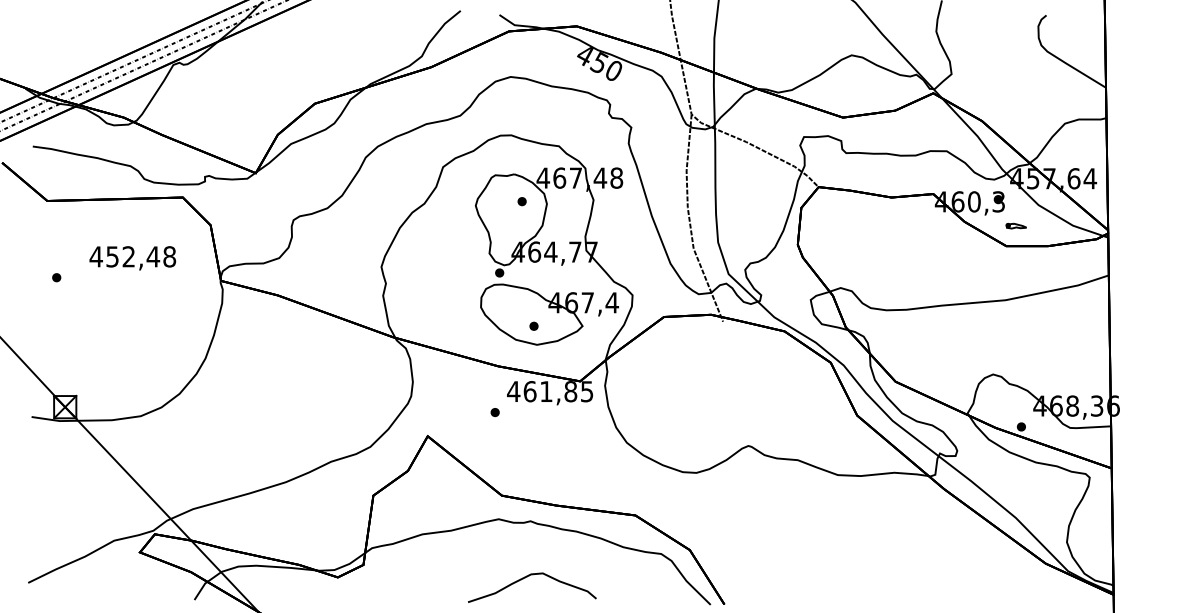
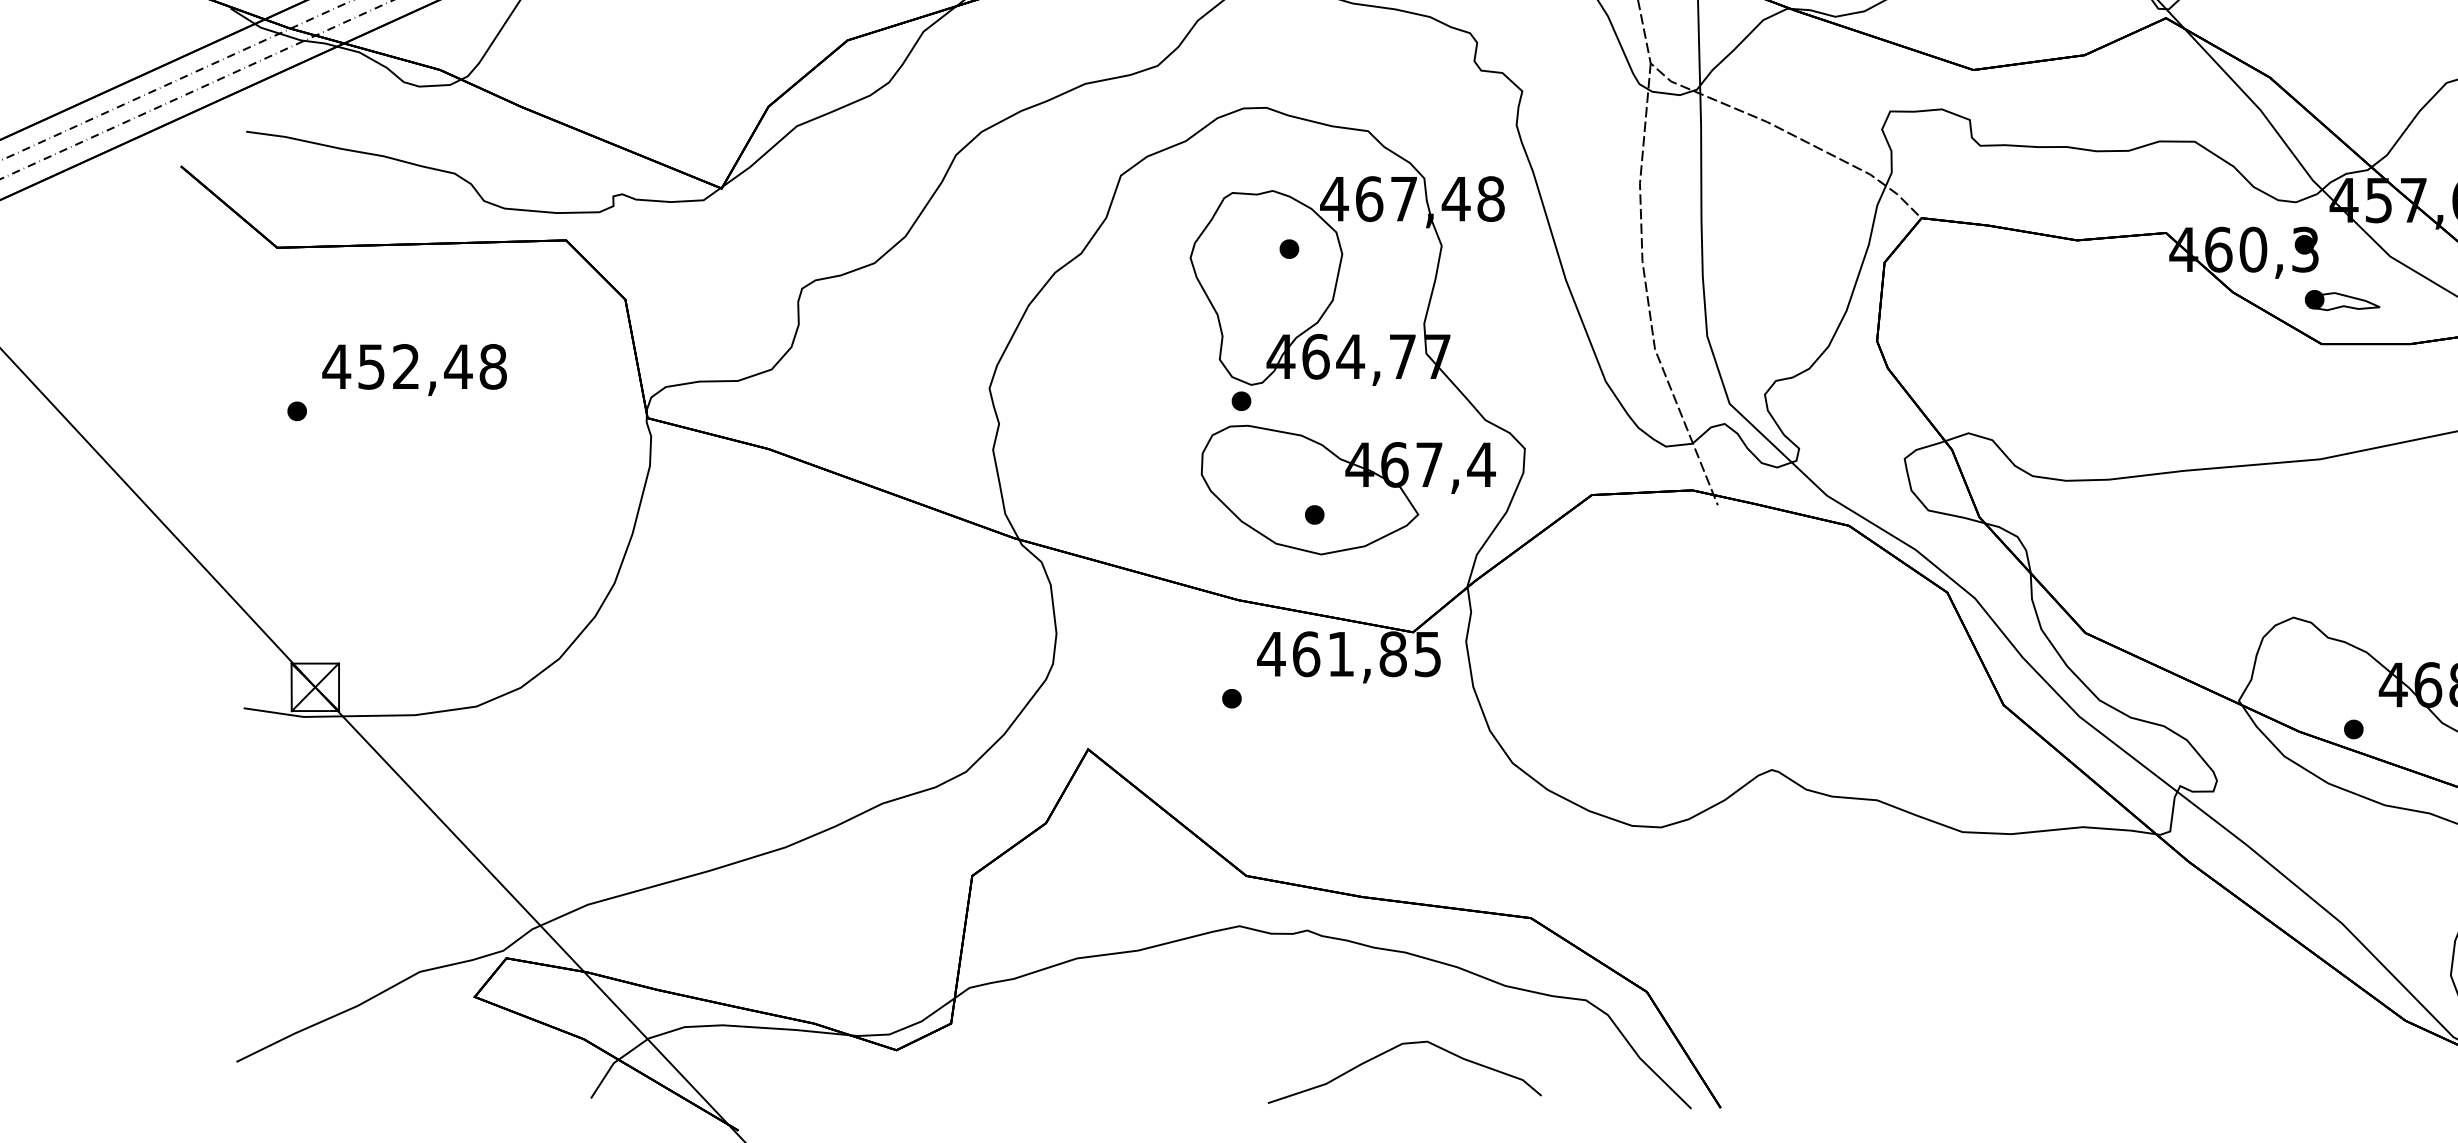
part: (1015, 225) -> (2341, 300), size x1.67
text: (132, 258) -> (413, 370), moved
curve: (527, 577) -> (1394, 1050), moved

